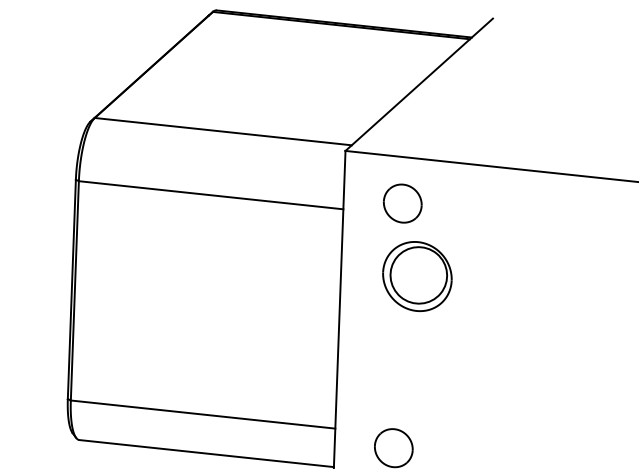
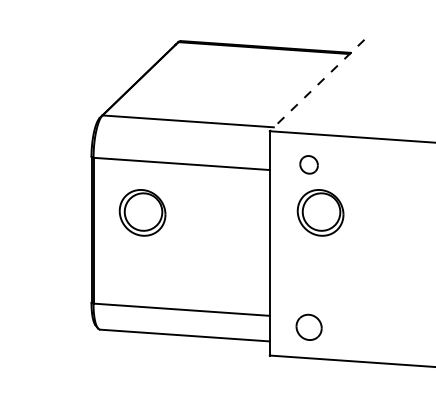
line: (419, 84) -> (317, 85), solid -> dashed
part: (401, 203) -> (308, 164), size x0.7
part: (149, 266) -> (142, 212), added

